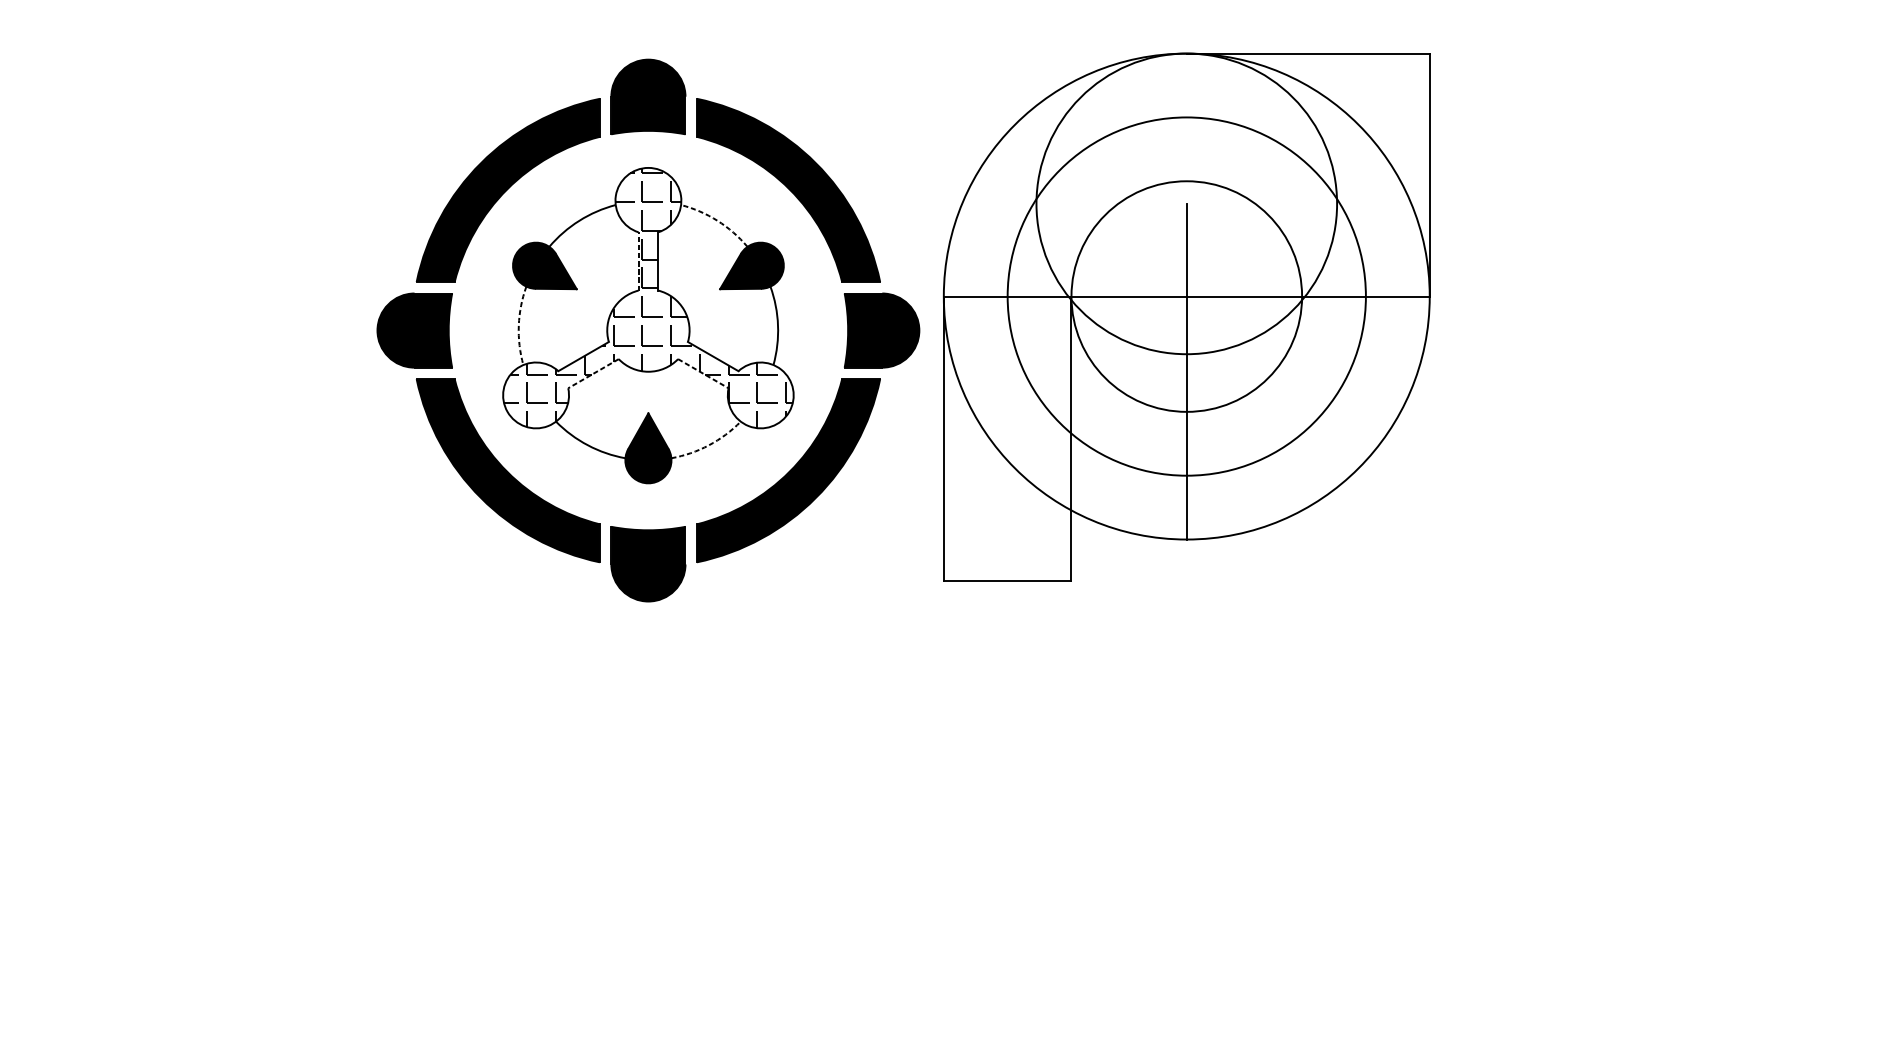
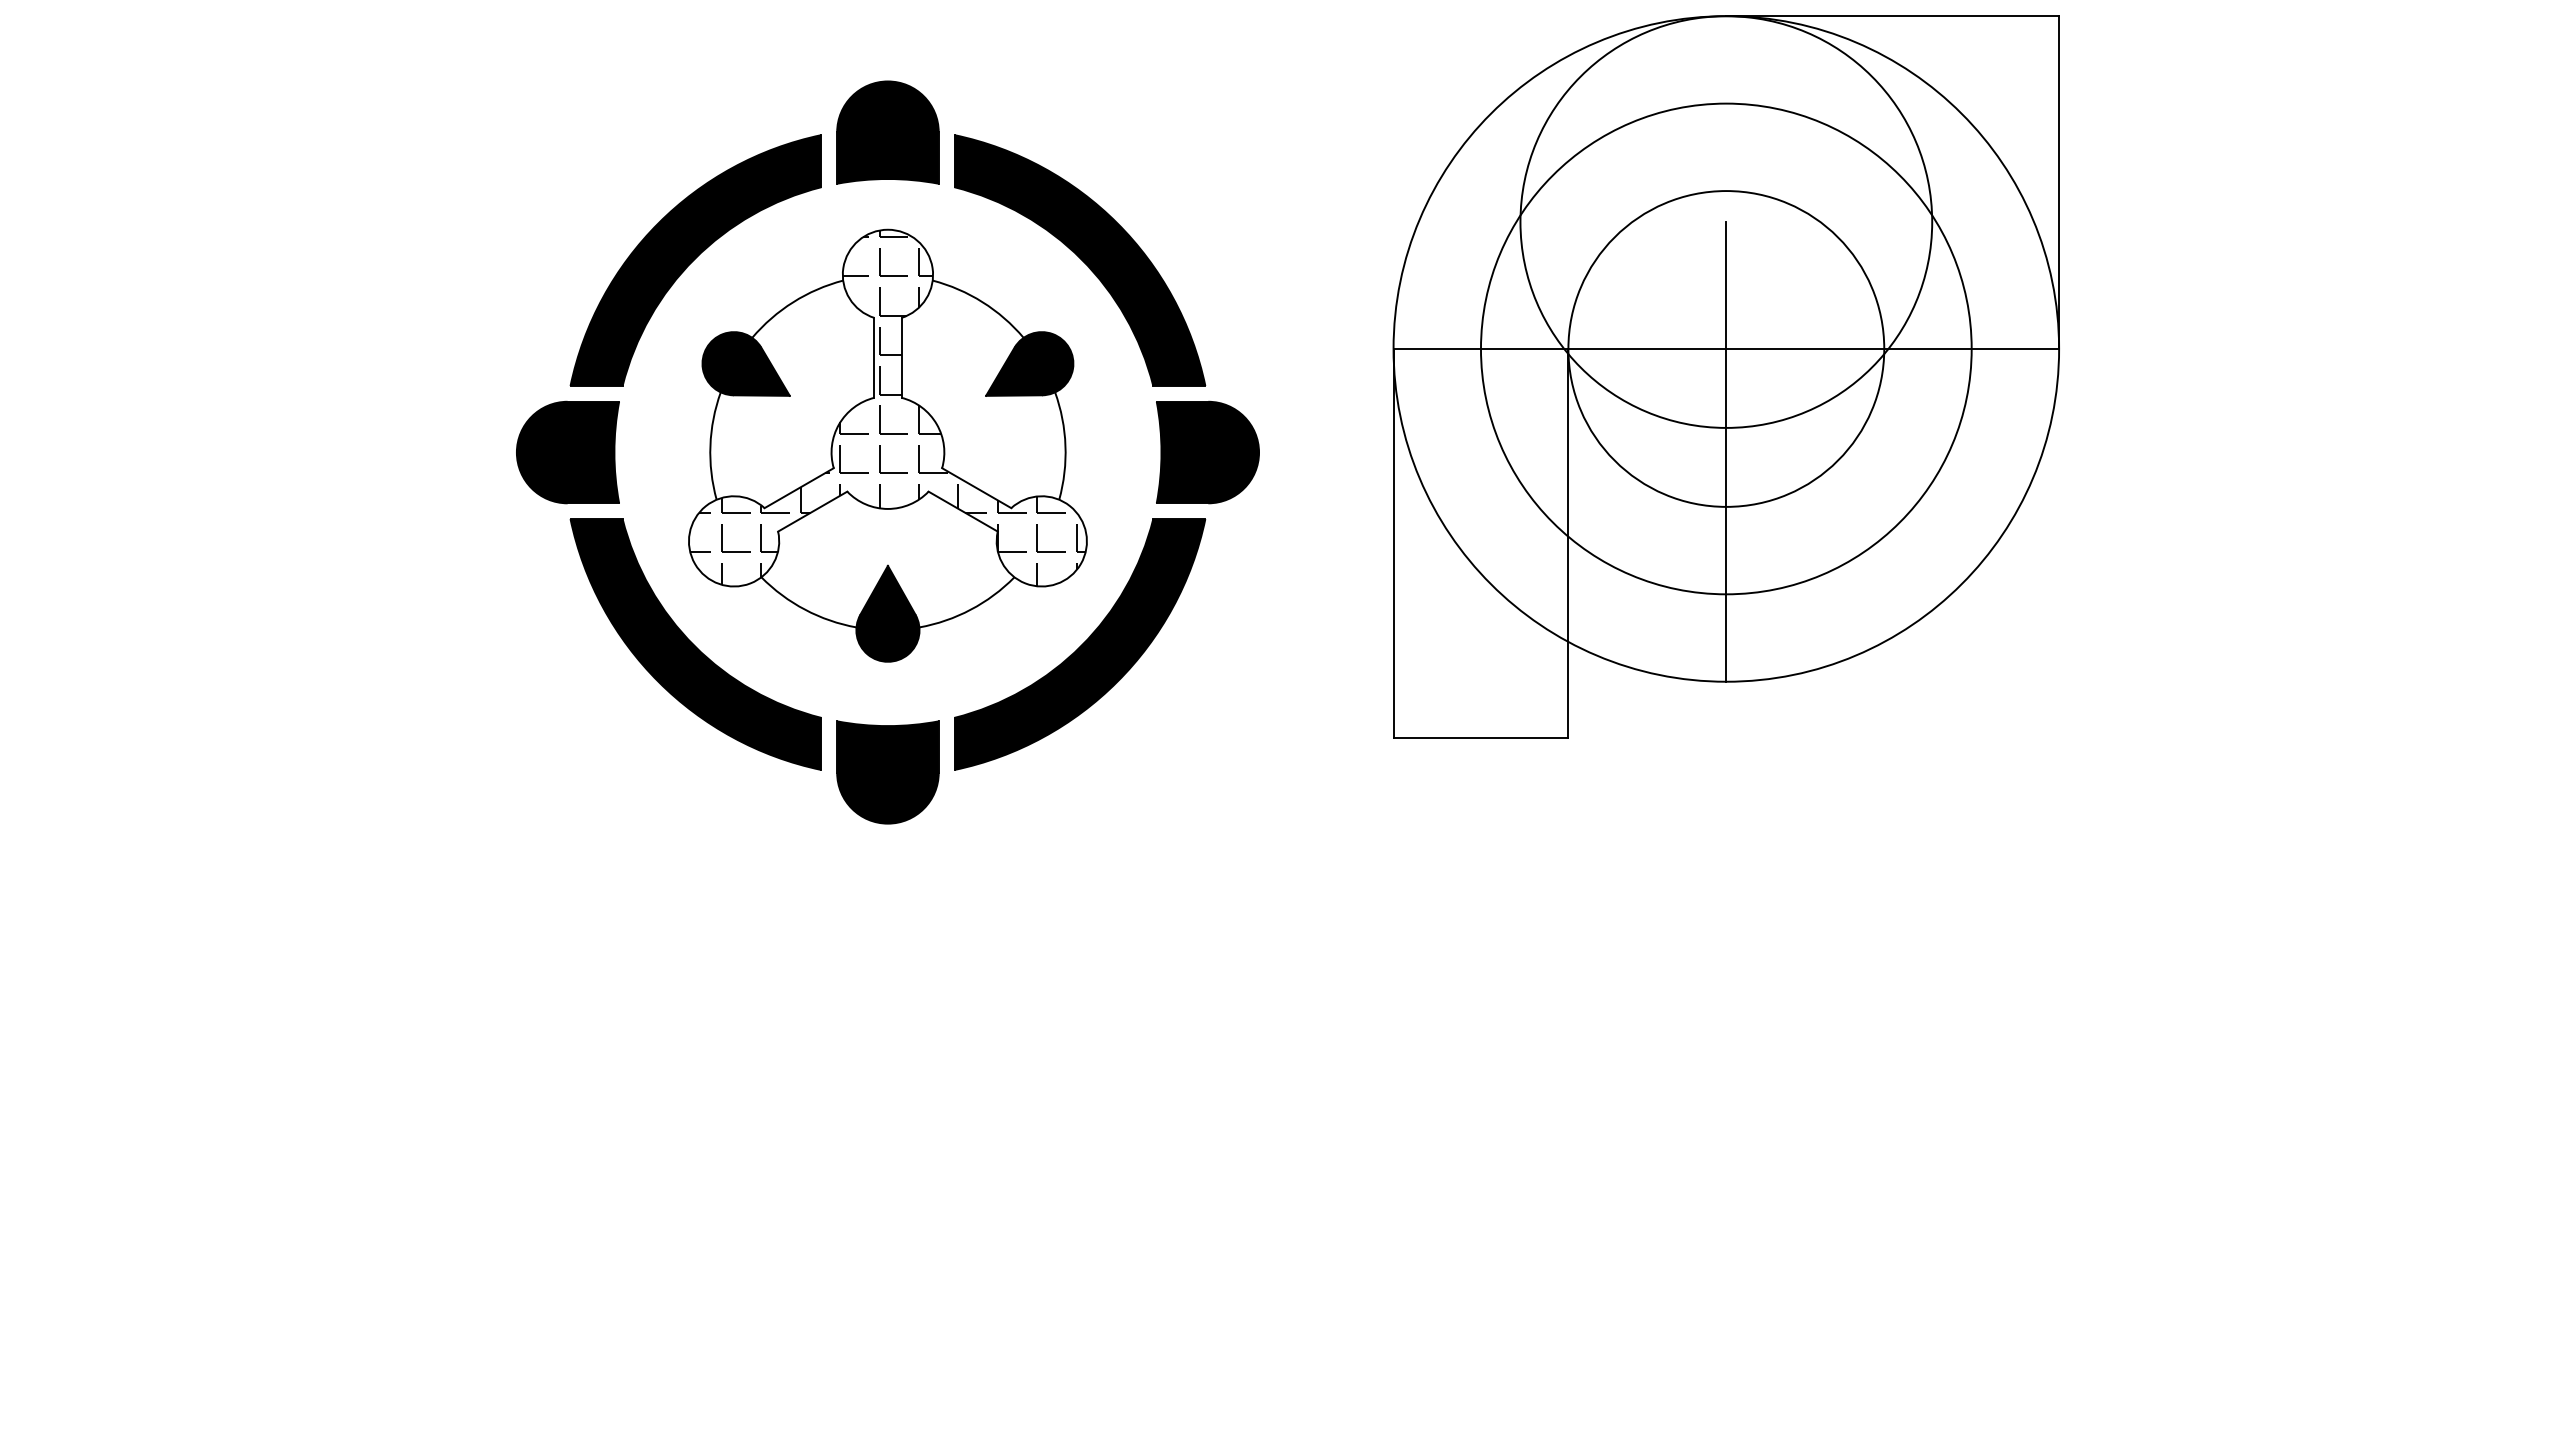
arc: (717, 221) -> (982, 302), dashed -> solid
line: (638, 261) -> (874, 357), dashed -> solid
part: (1186, 316) -> (1725, 376), moved
arc: (518, 325) -> (710, 445), dashed -> solid
line: (593, 373) -> (812, 511), dashed -> solid
line: (703, 373) -> (963, 511), dashed -> solid
arc: (708, 445) -> (970, 609), dashed -> solid

